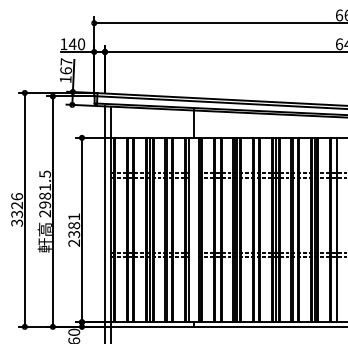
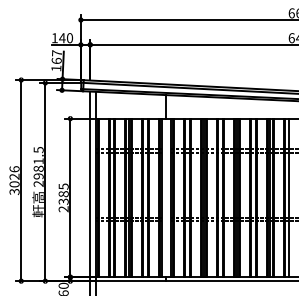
text: (16, 213) -> (14, 183), 3326 -> 3026
text: (74, 216) -> (63, 186), 2381 -> 2385

